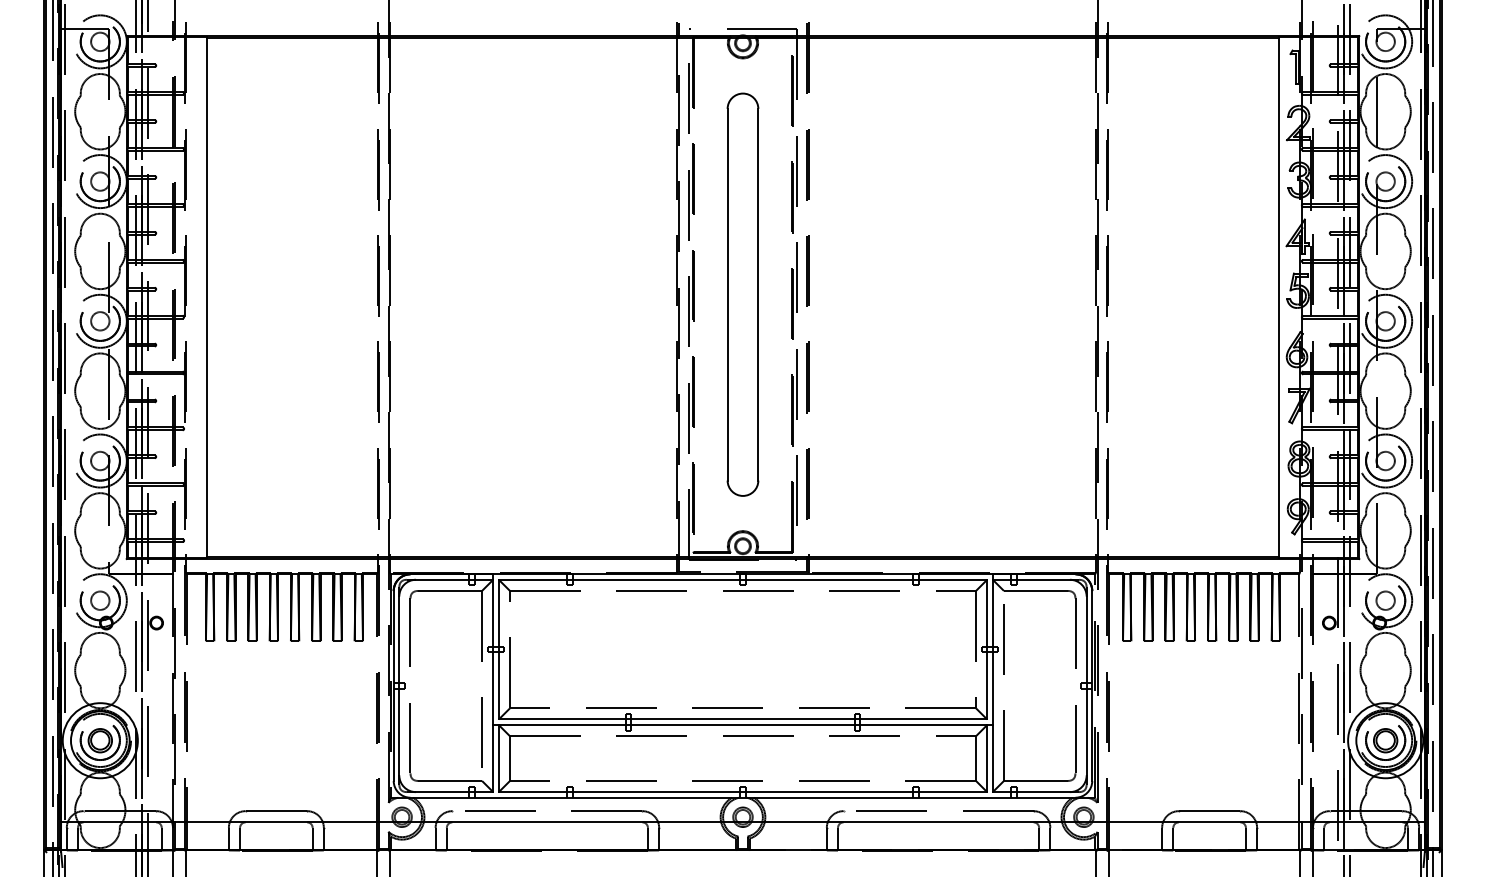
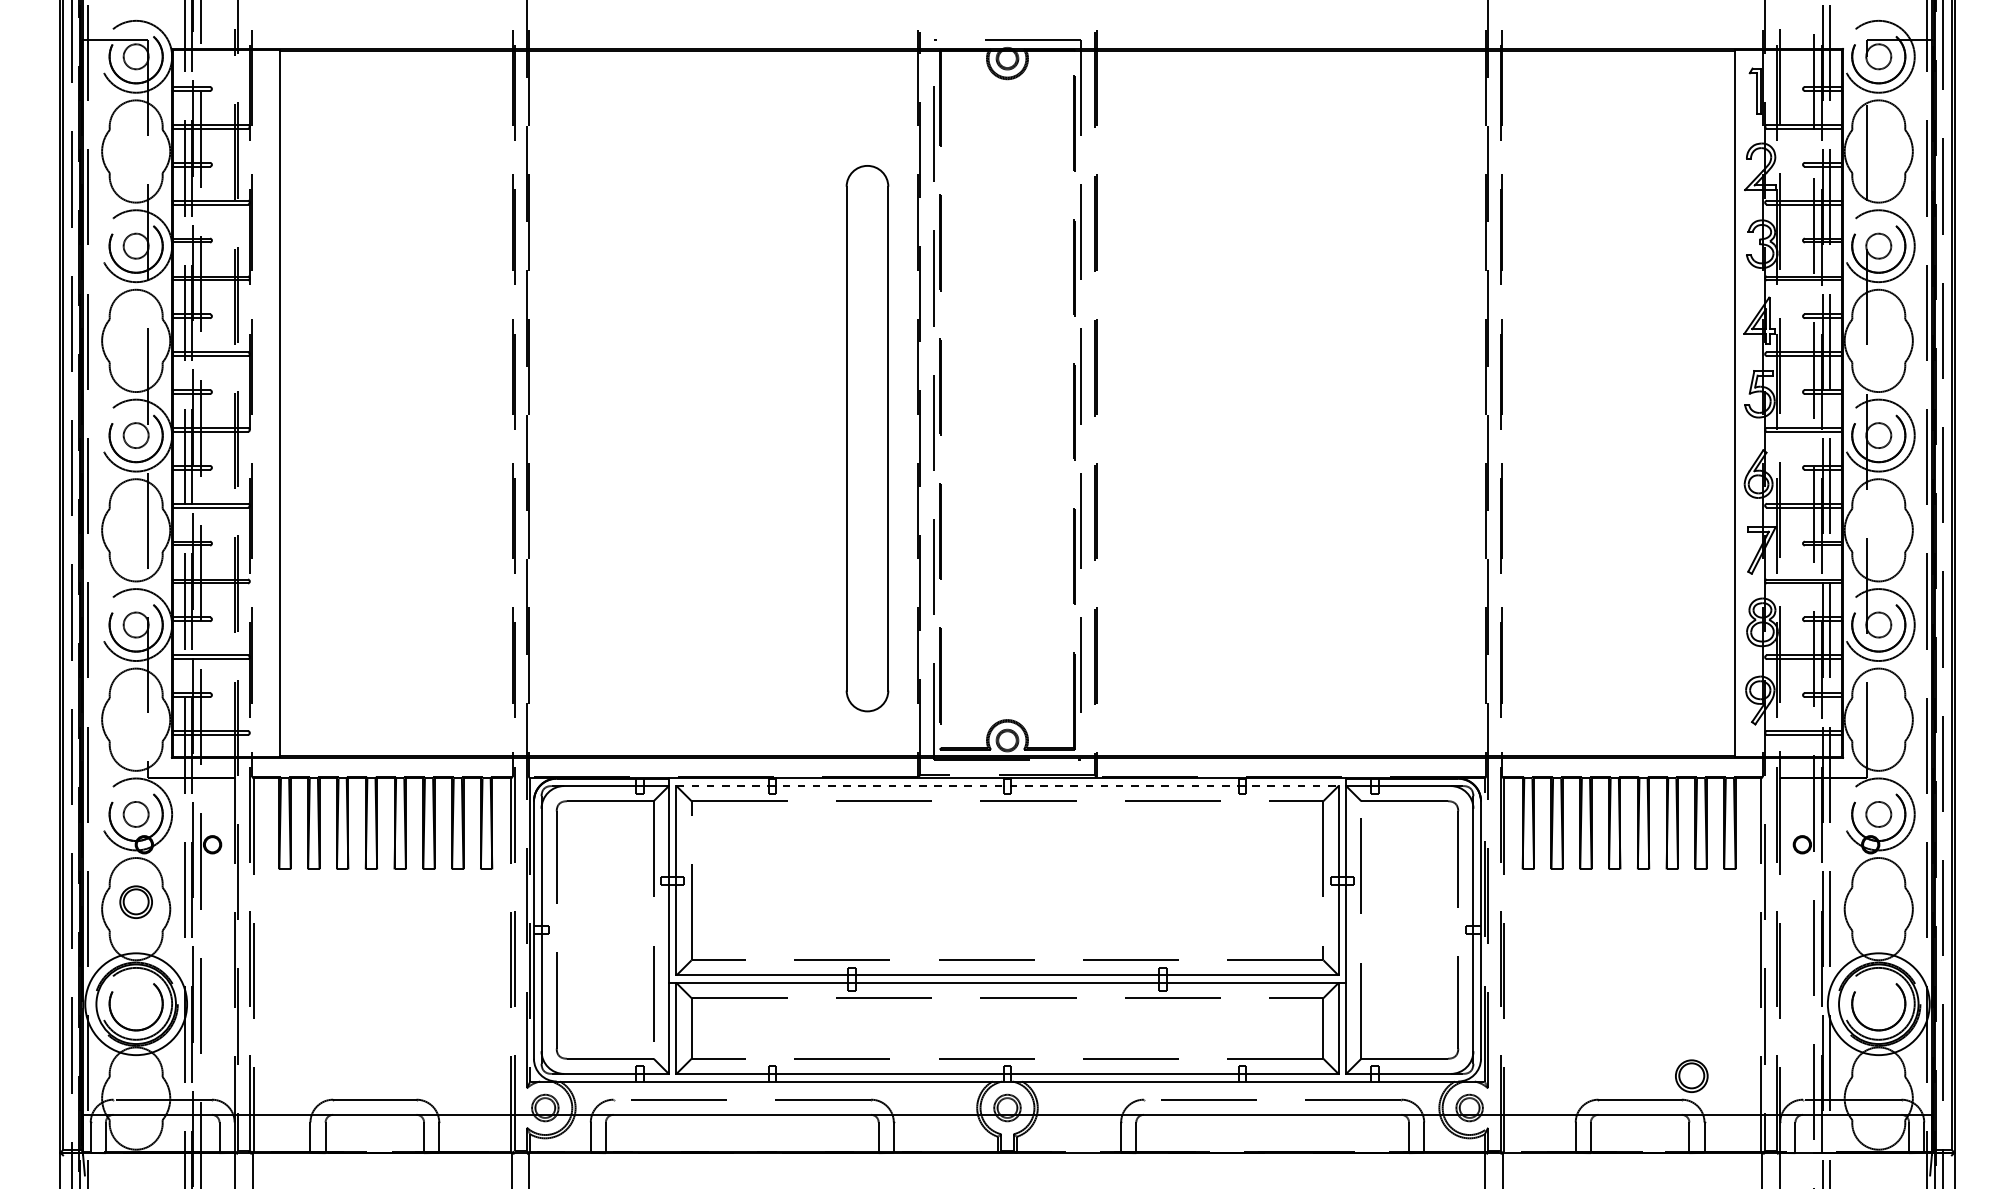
part: (743, 294) -> (867, 438), moved
line: (743, 580) -> (1008, 786), solid -> dashed
part: (99, 740) -> (135, 901), moved
part: (1385, 740) -> (1691, 1075), moved

